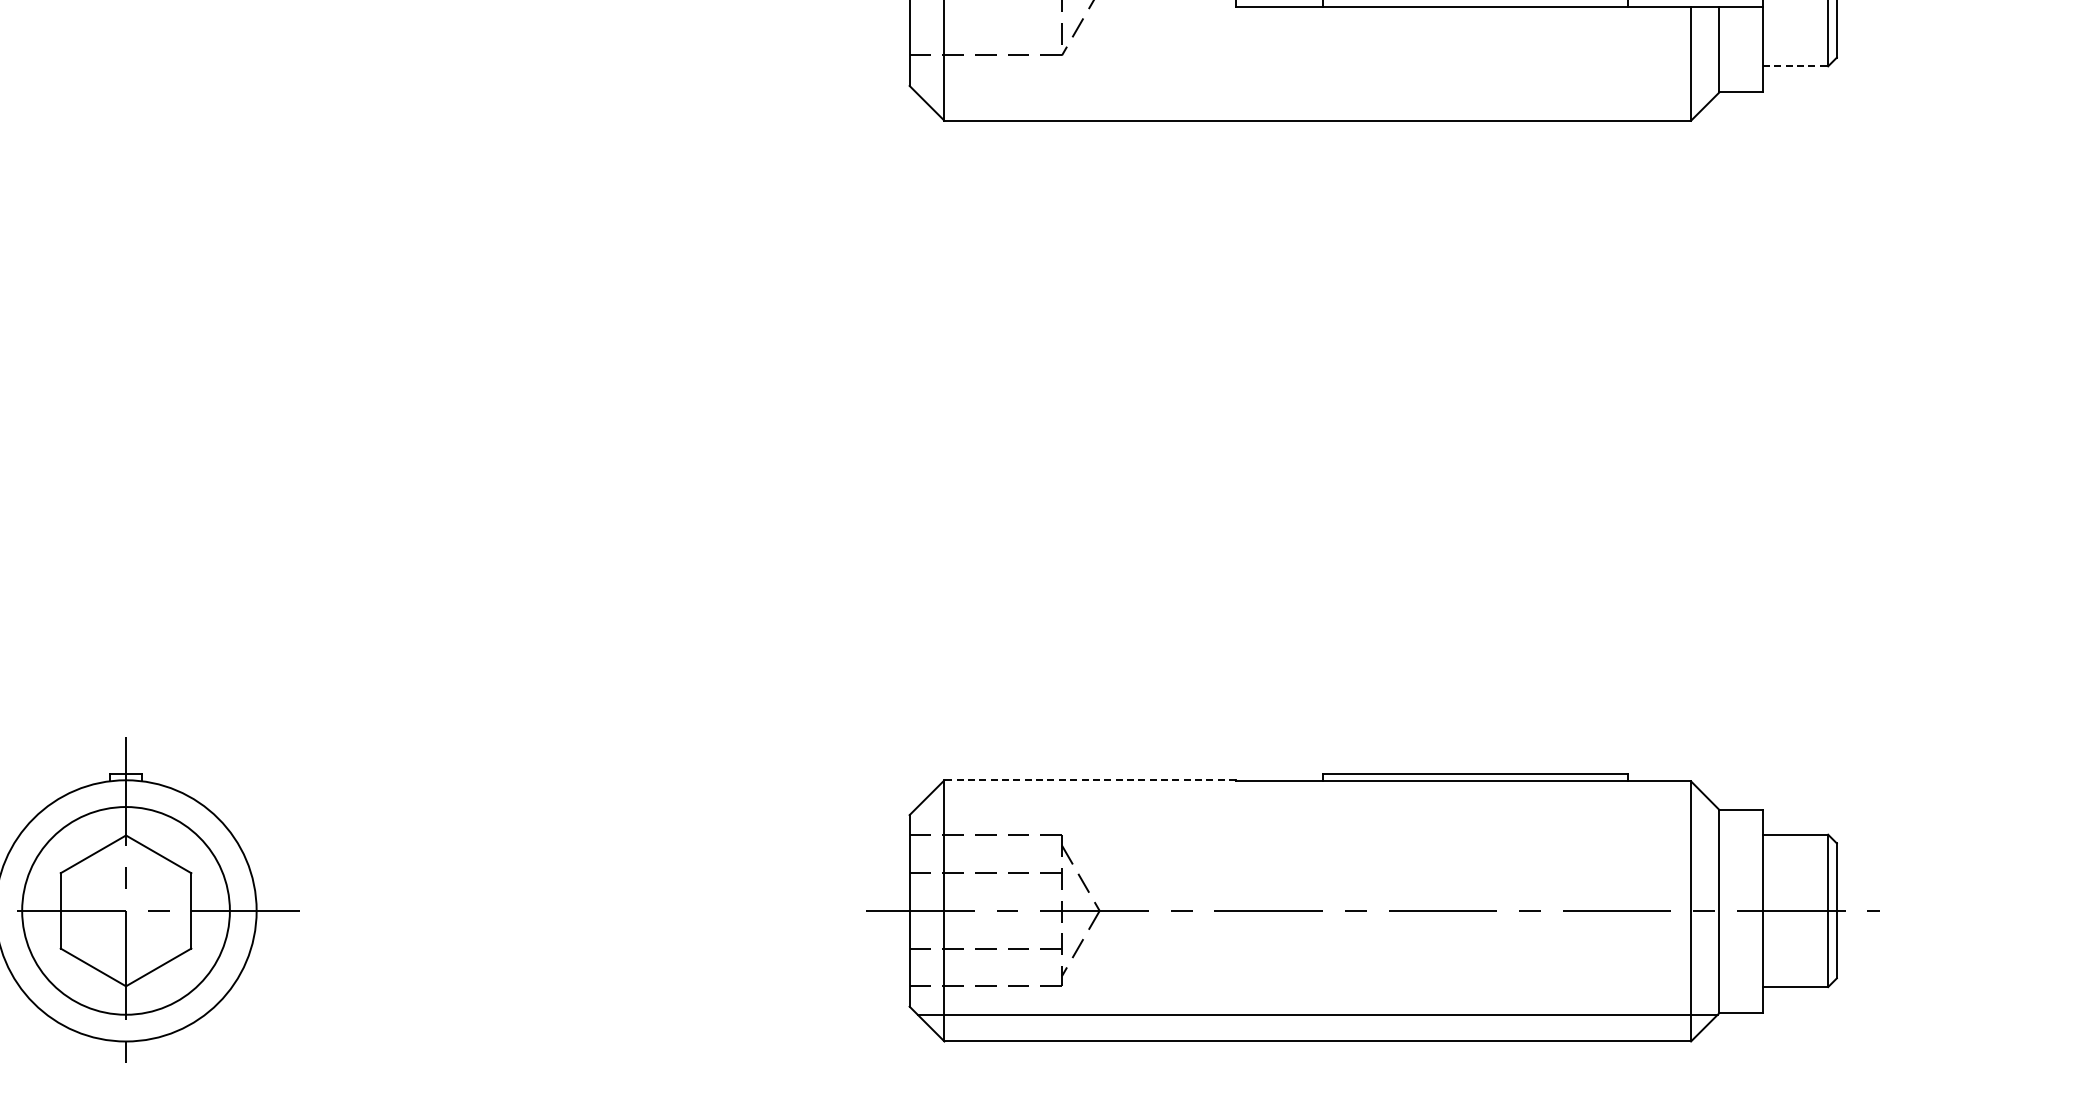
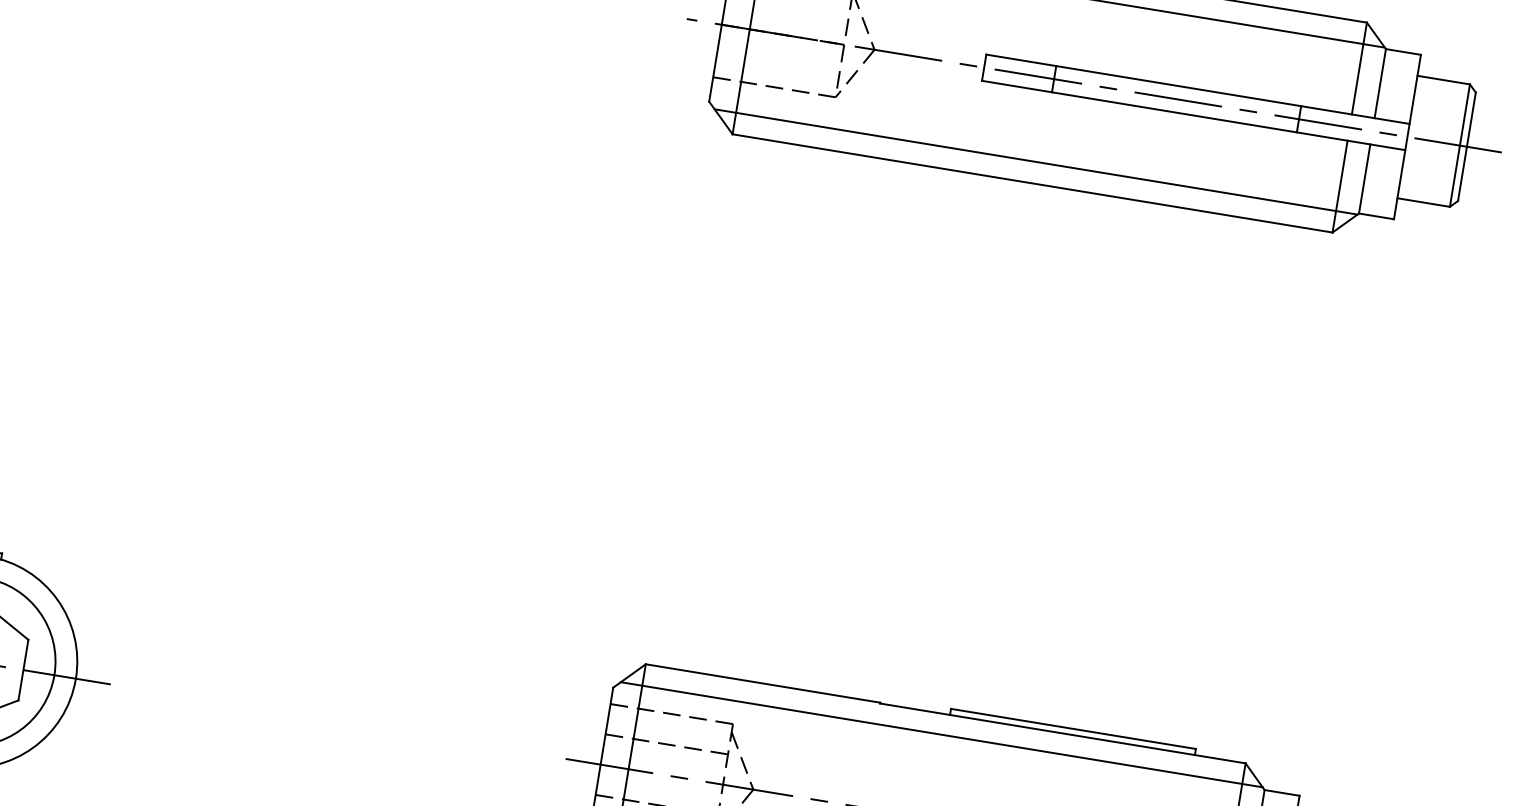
line: (1795, 66) -> (1423, 202), dashed -> solid
line: (1317, 94) -> (1035, 162), added
line: (1090, 780) -> (763, 683), dashed -> solid
line: (1316, 806) -> (941, 734), added

